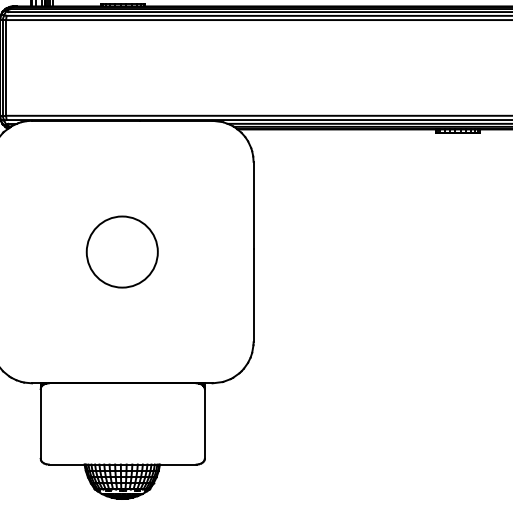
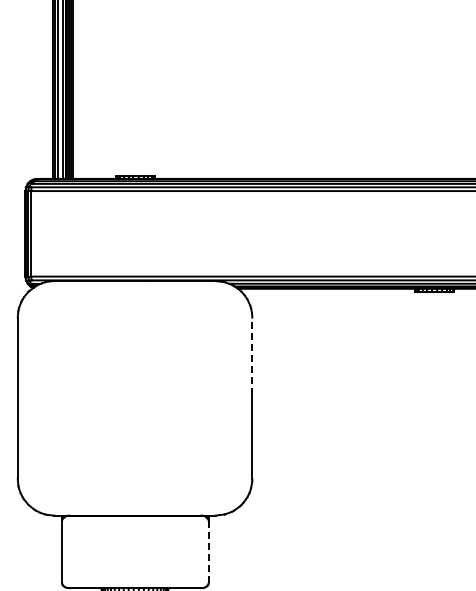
line: (253, 205) -> (252, 356), solid -> dashed
circle: (121, 251) -> (134, 397), removed
line: (204, 424) -> (208, 552), solid -> dashed

